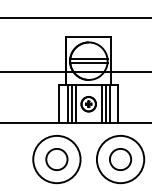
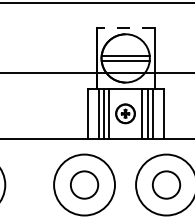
line: (88, 37) -> (125, 27), solid -> dashed

